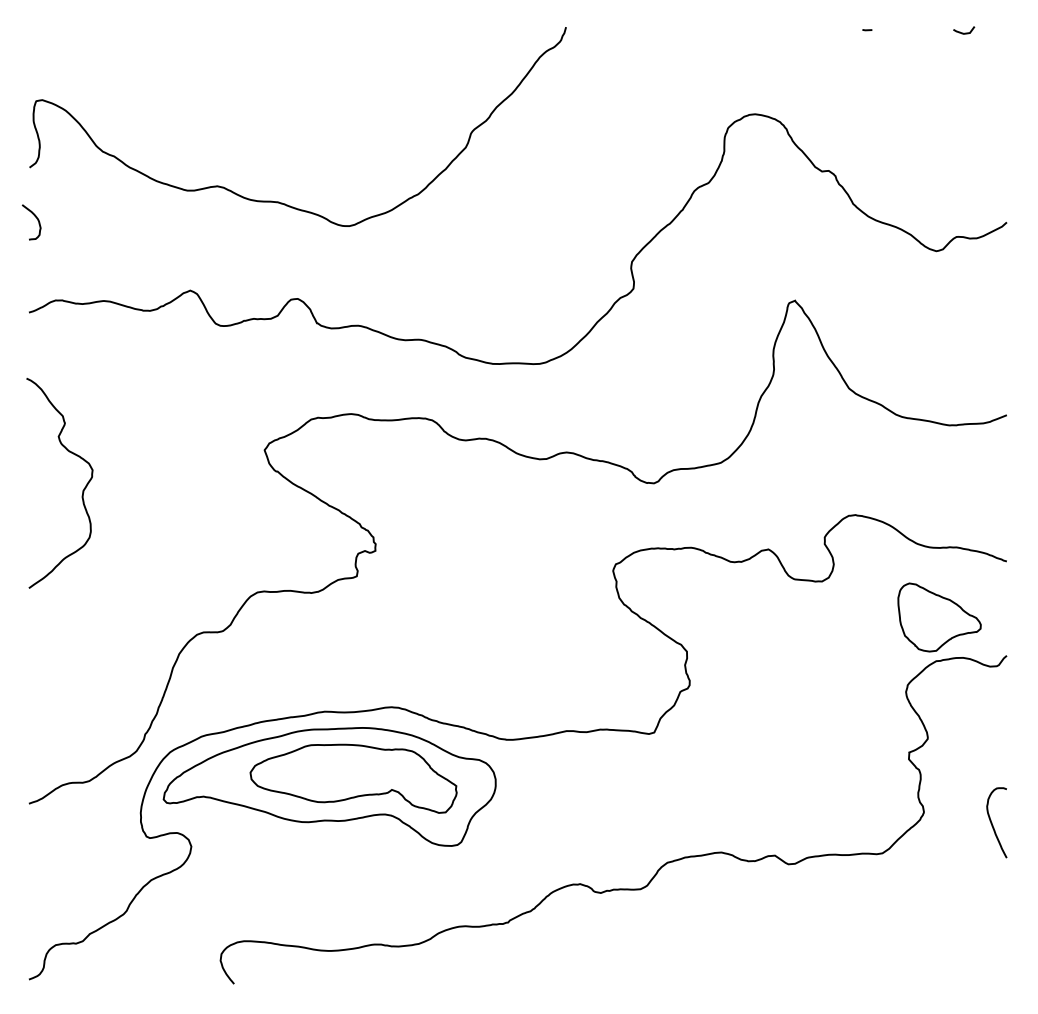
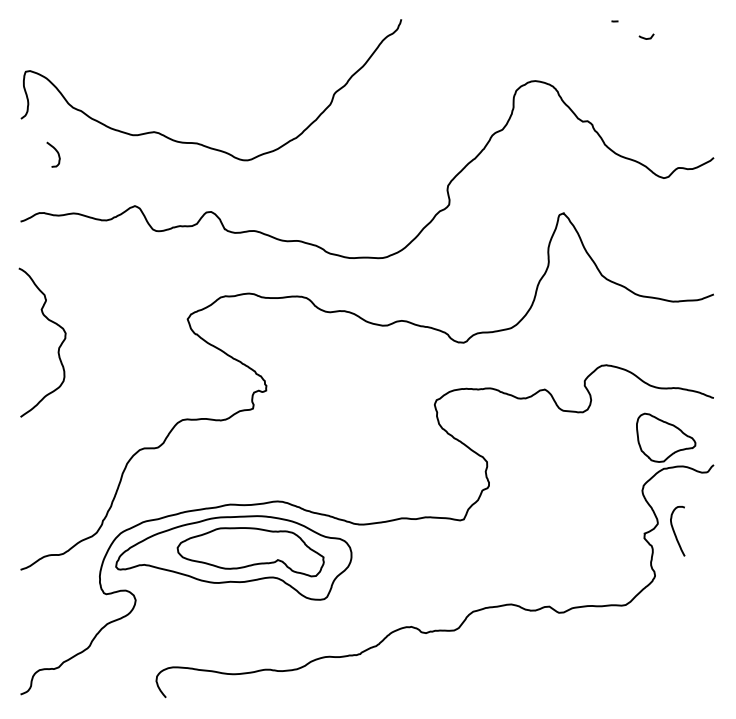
curve: (962, 31) -> (645, 37), moved
curve: (35, 219) -> (56, 152), moved
curve: (993, 824) -> (675, 532), moved

